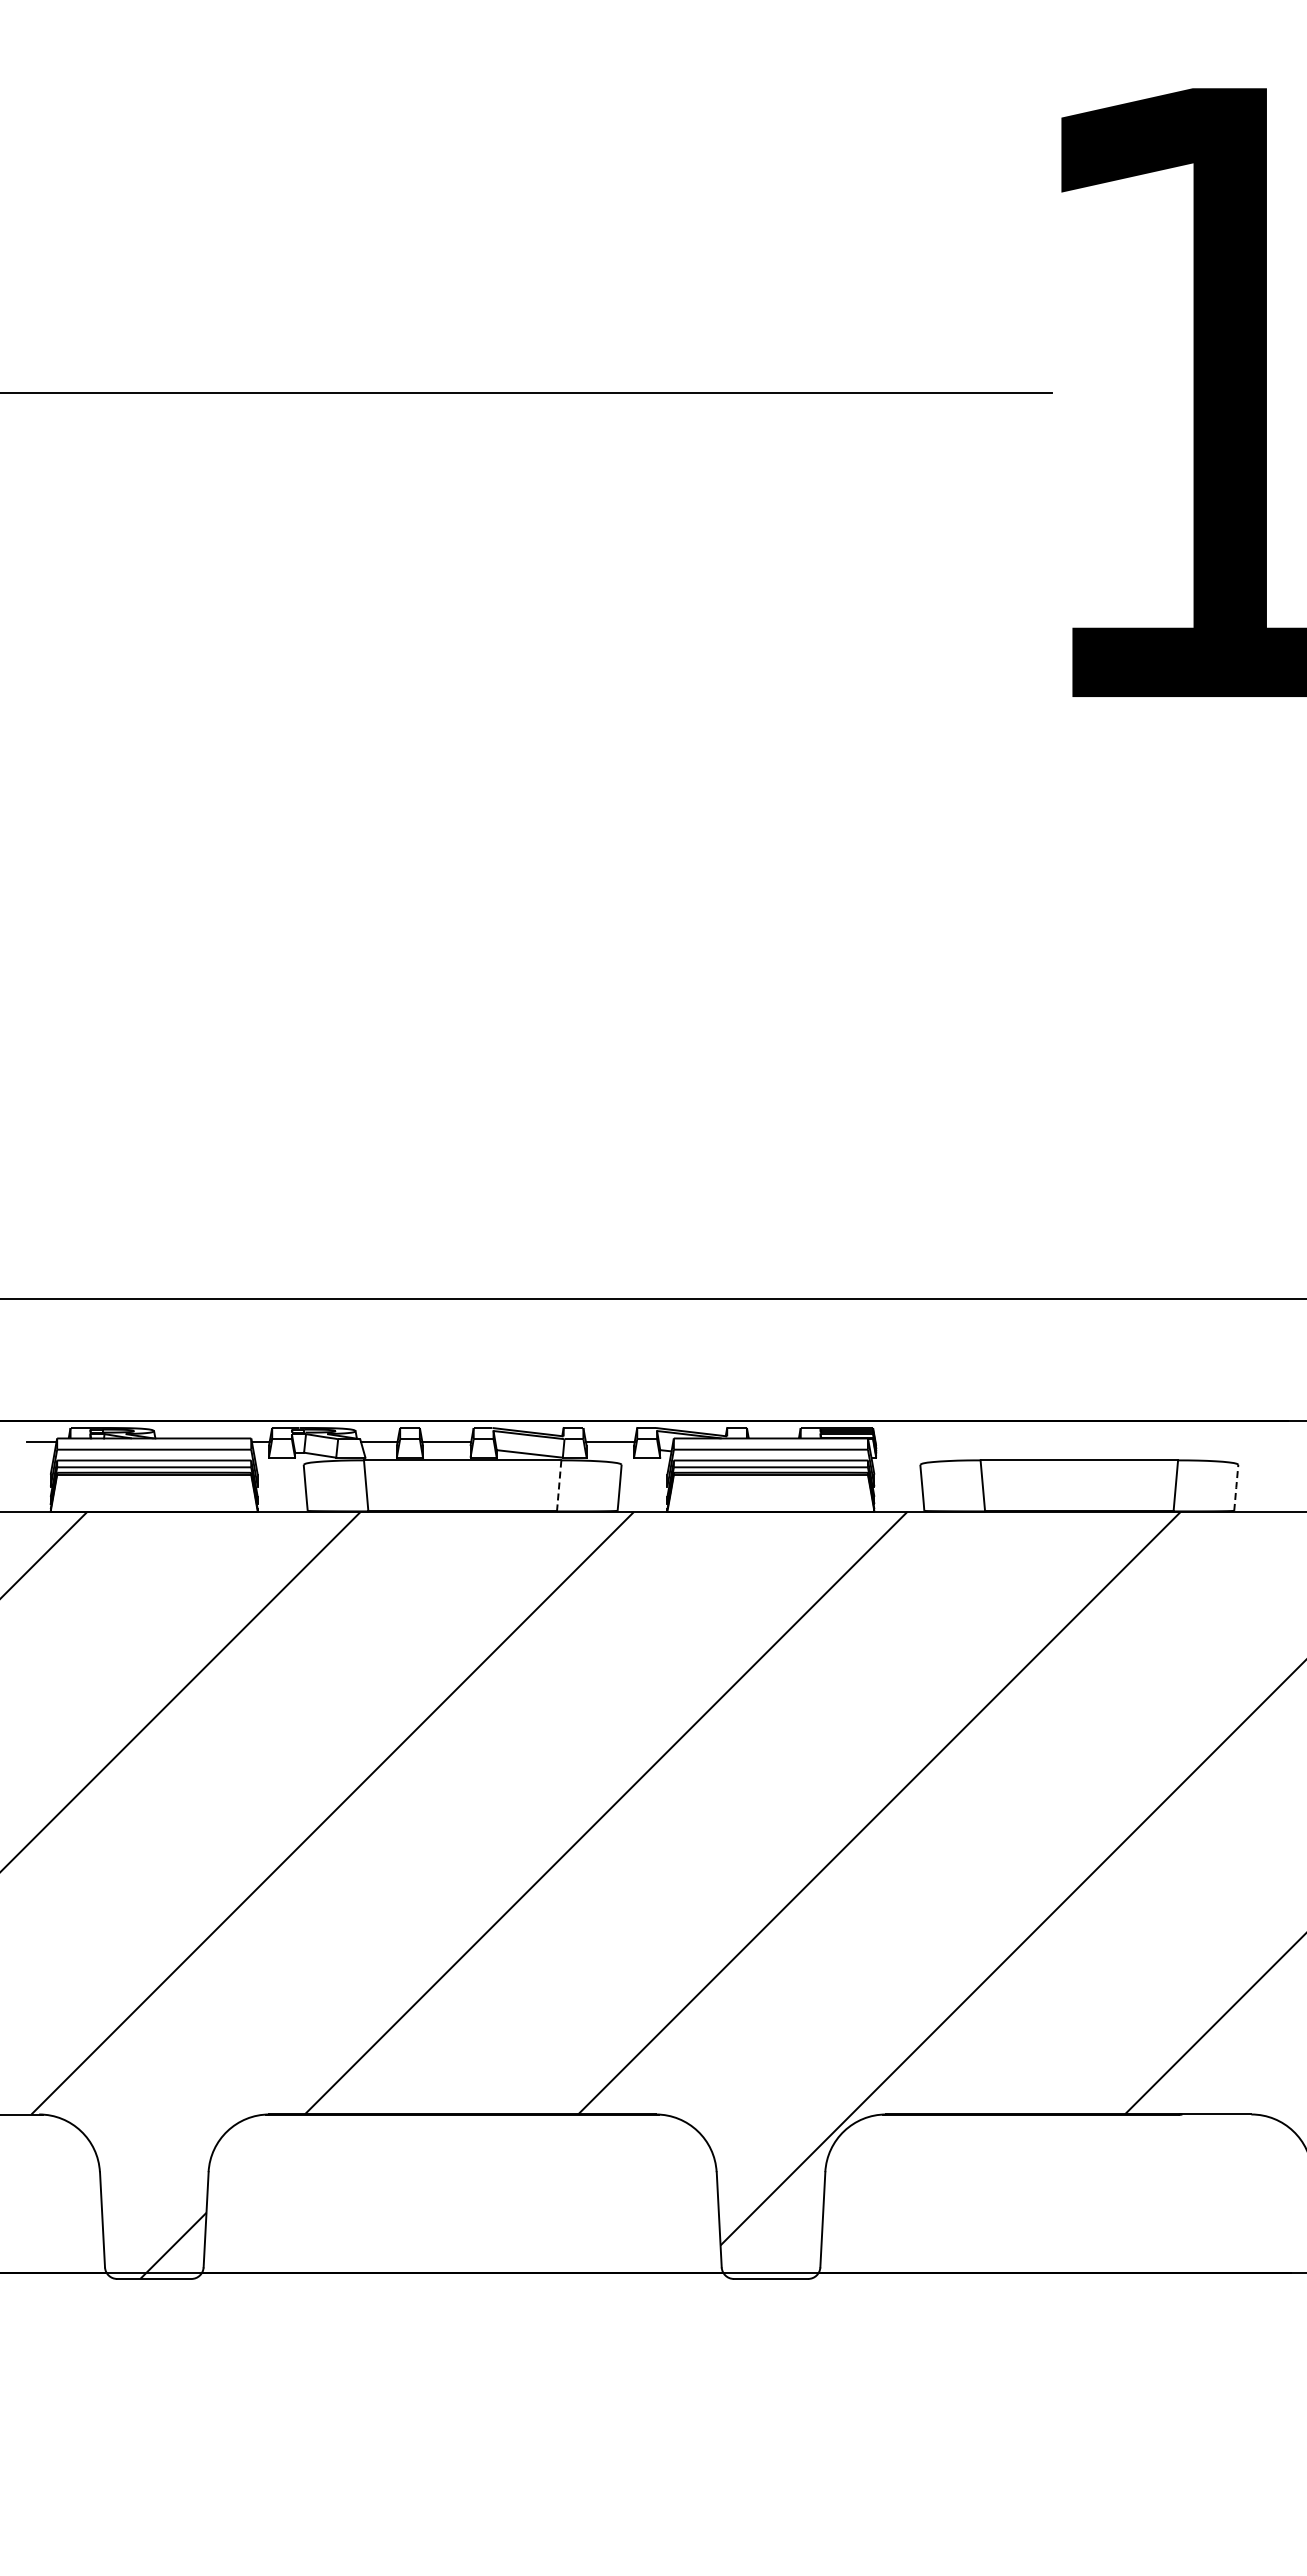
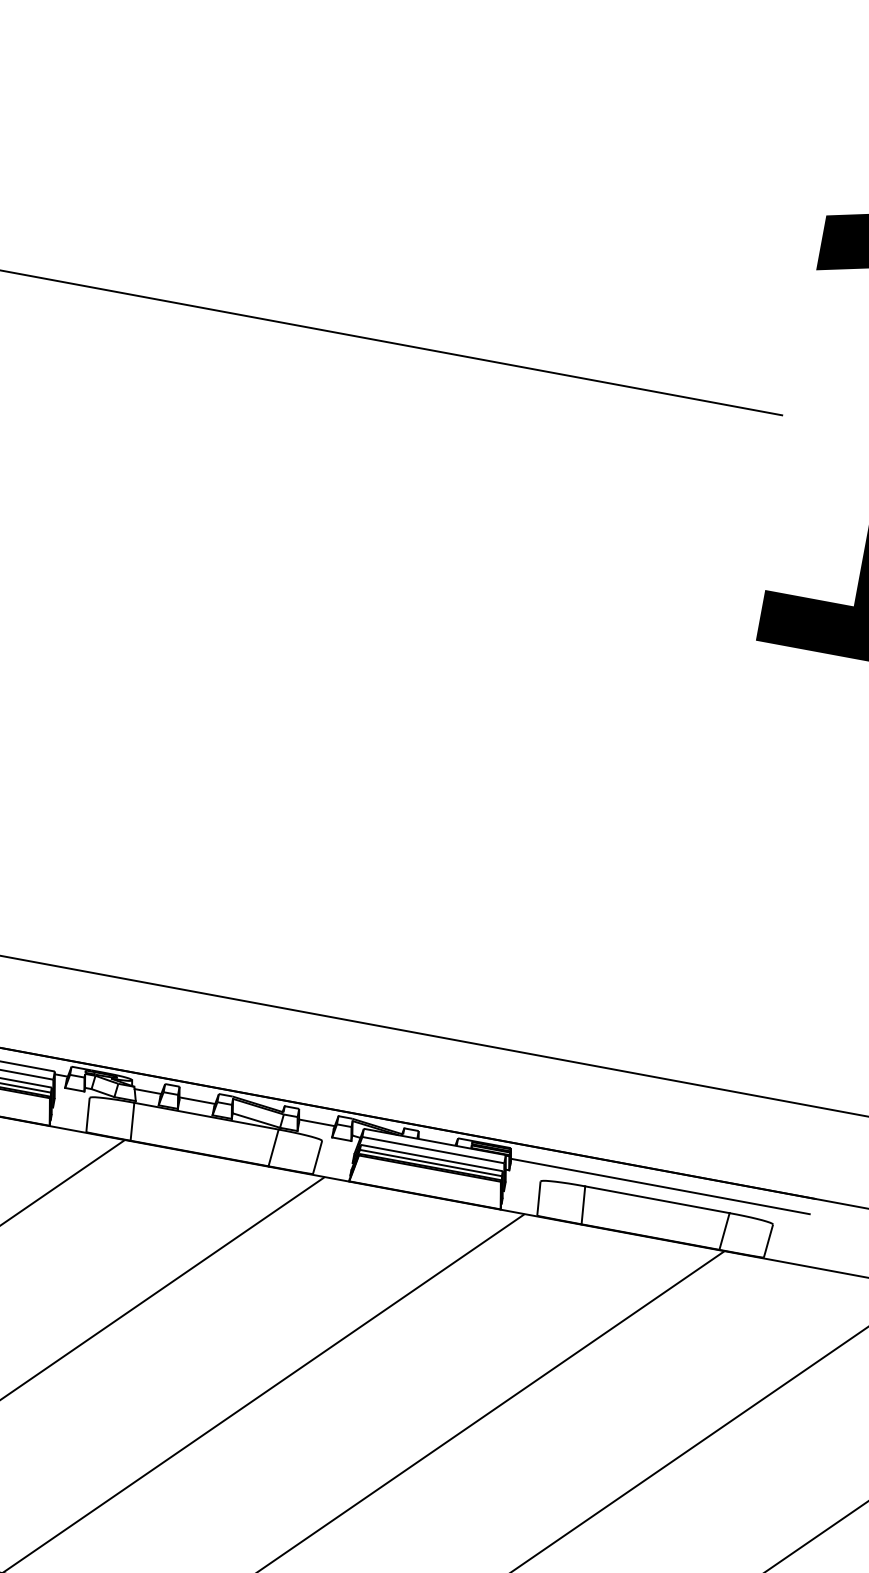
line: (1079, 1442) -> (659, 1186), added
line: (559, 1485) -> (273, 1147), dashed -> solid
line: (1236, 1487) -> (768, 1240), dashed -> solid

